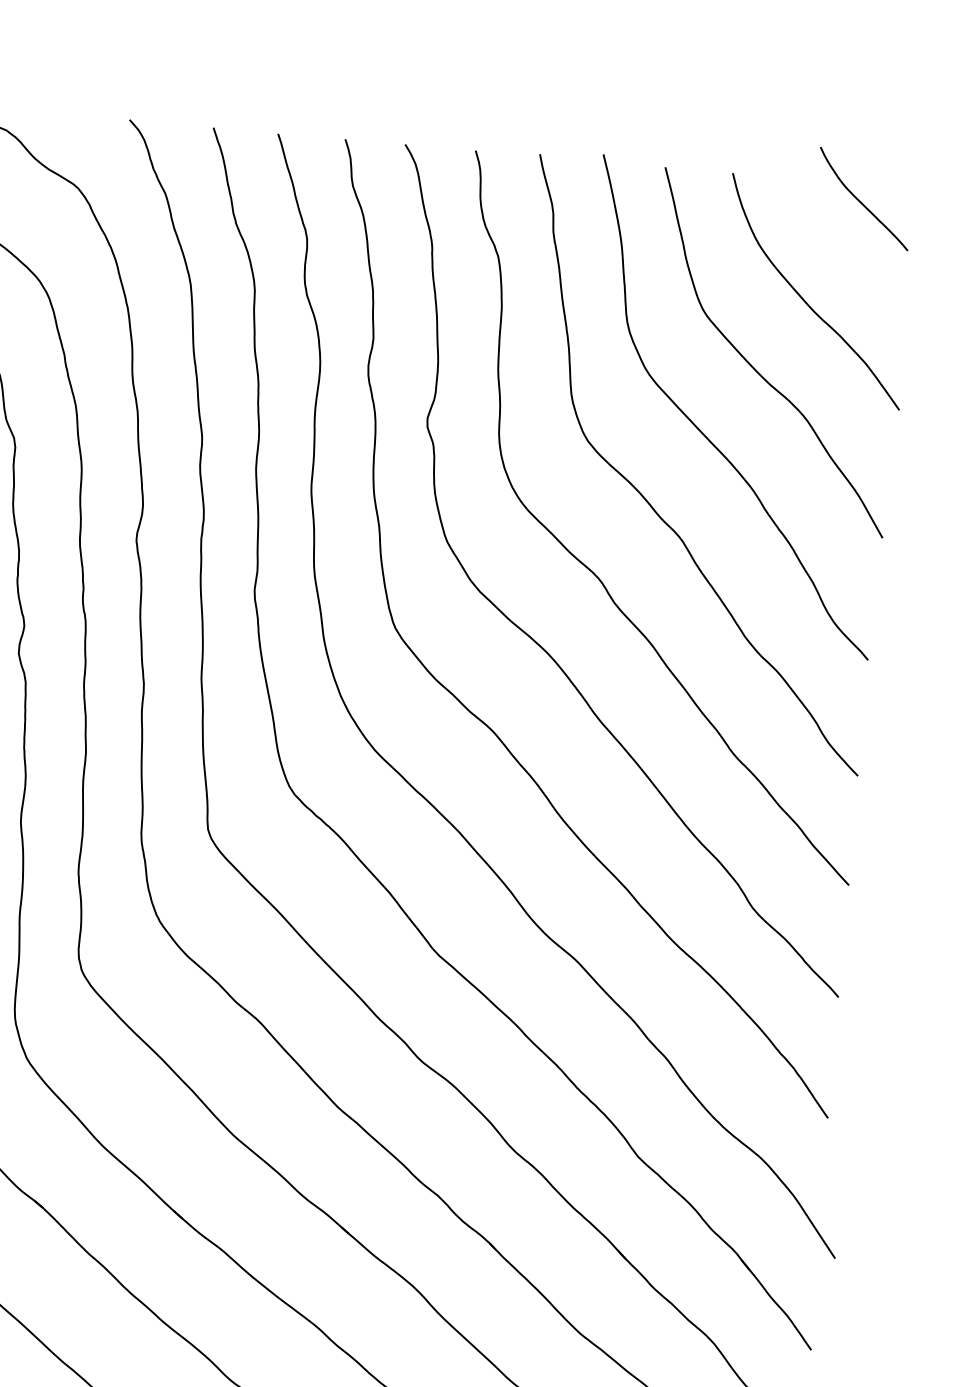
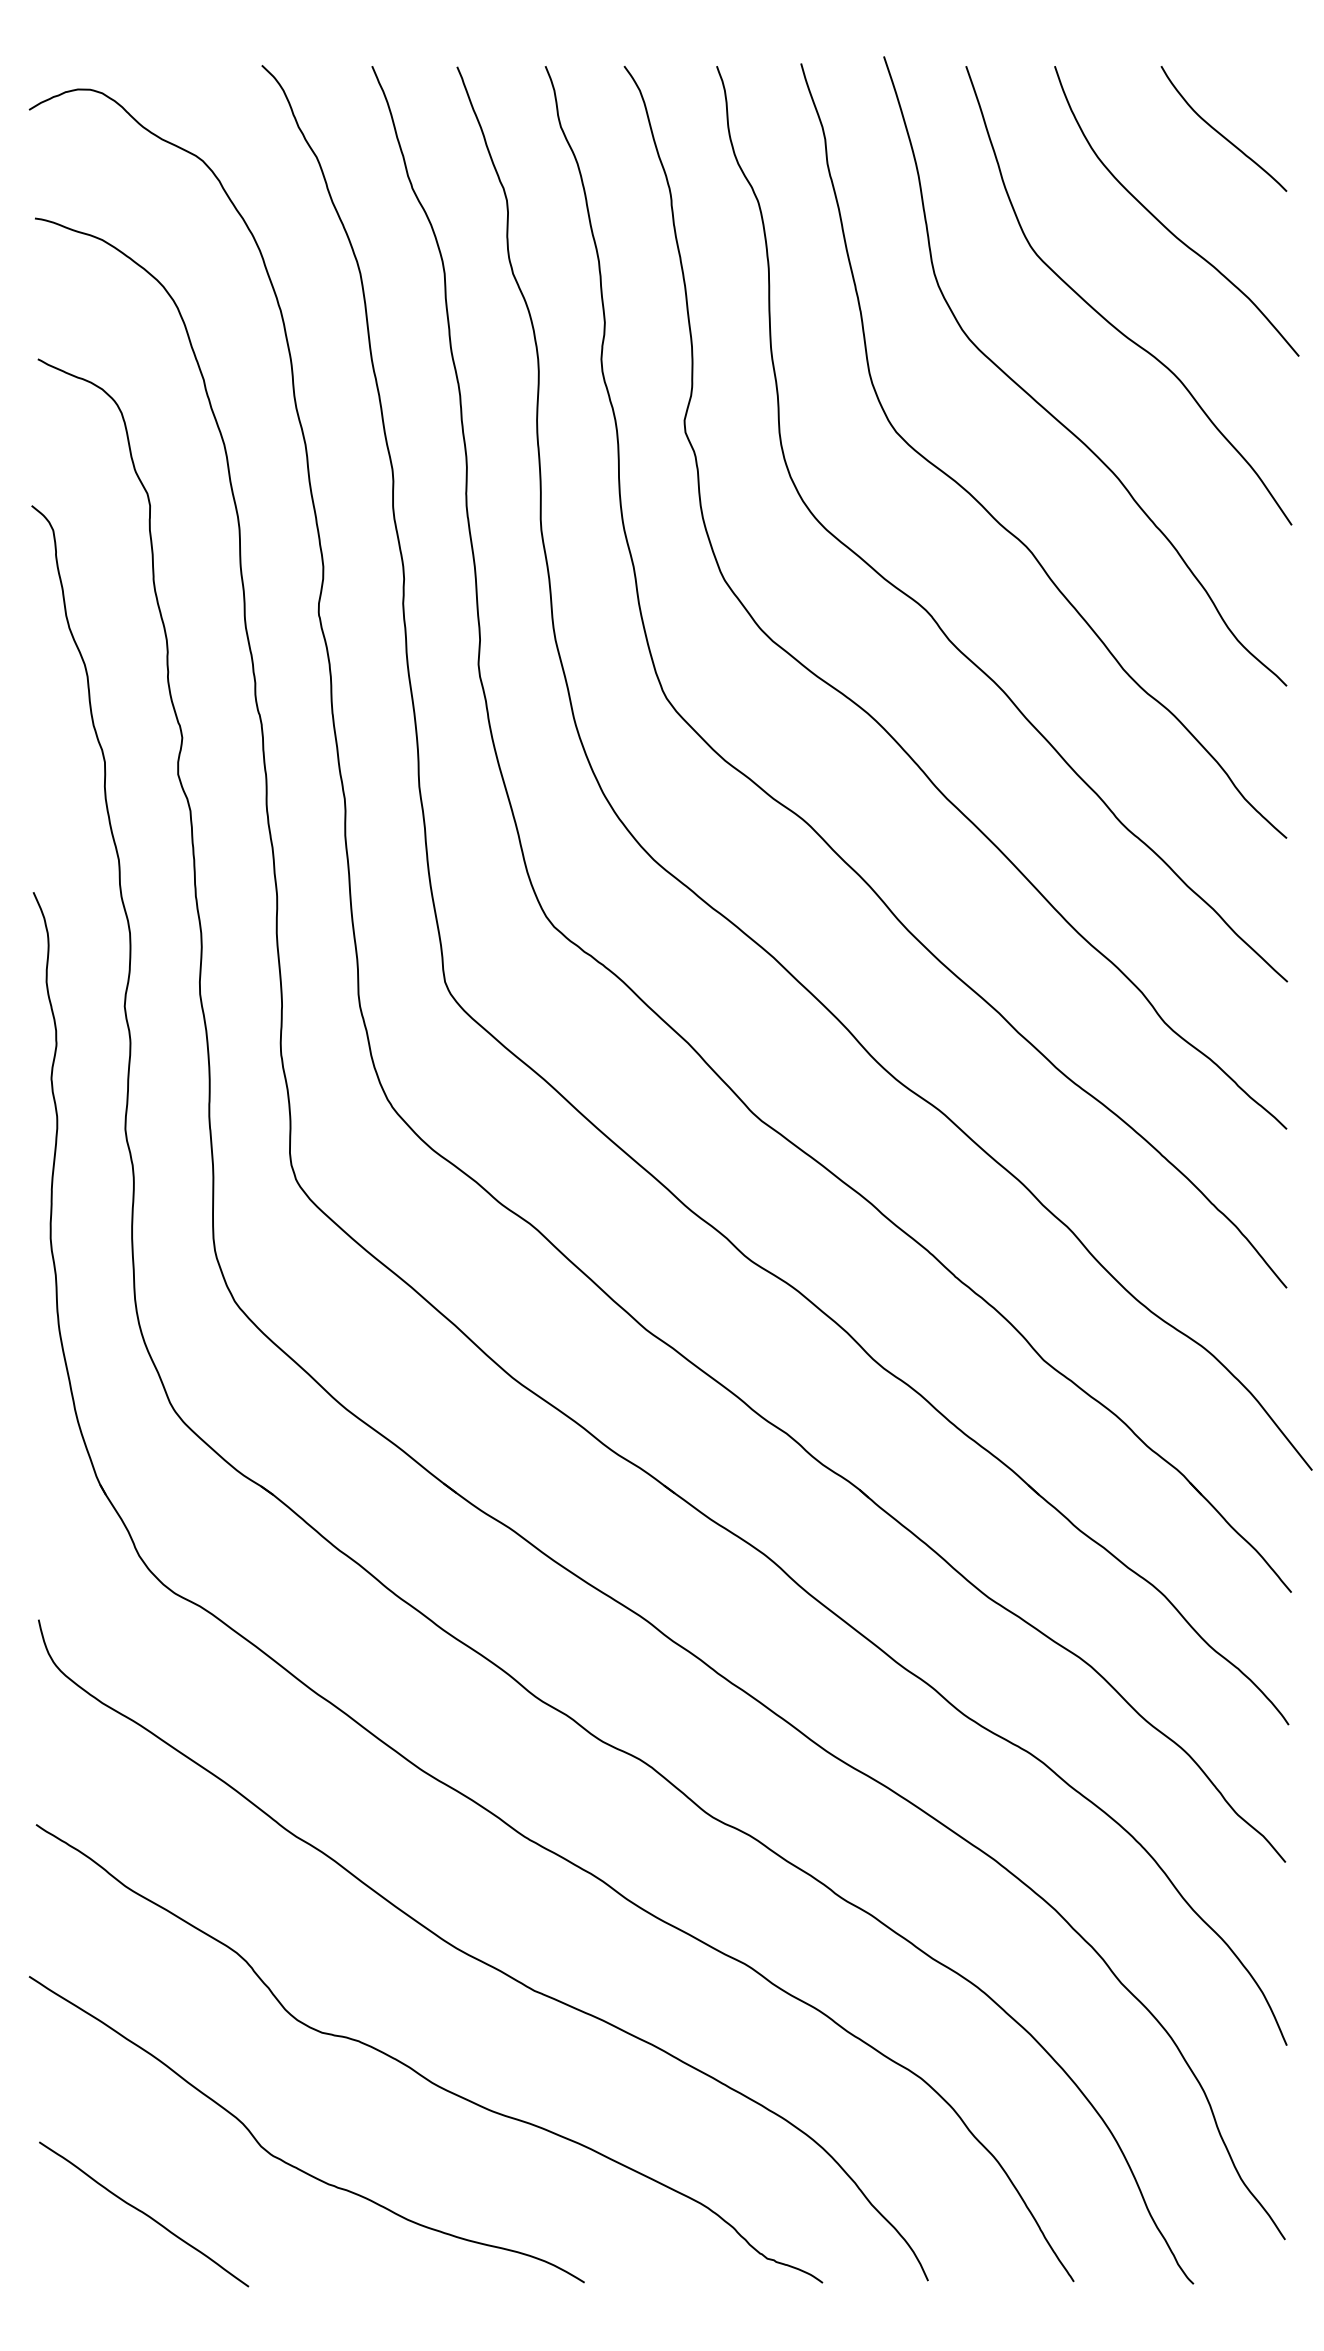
curve: (861, 202) -> (1221, 133), moved

